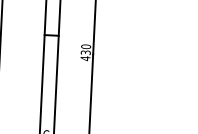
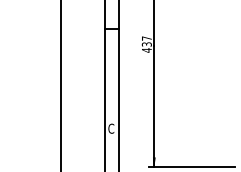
text: (85, 46) -> (146, 38), 430 -> 437

